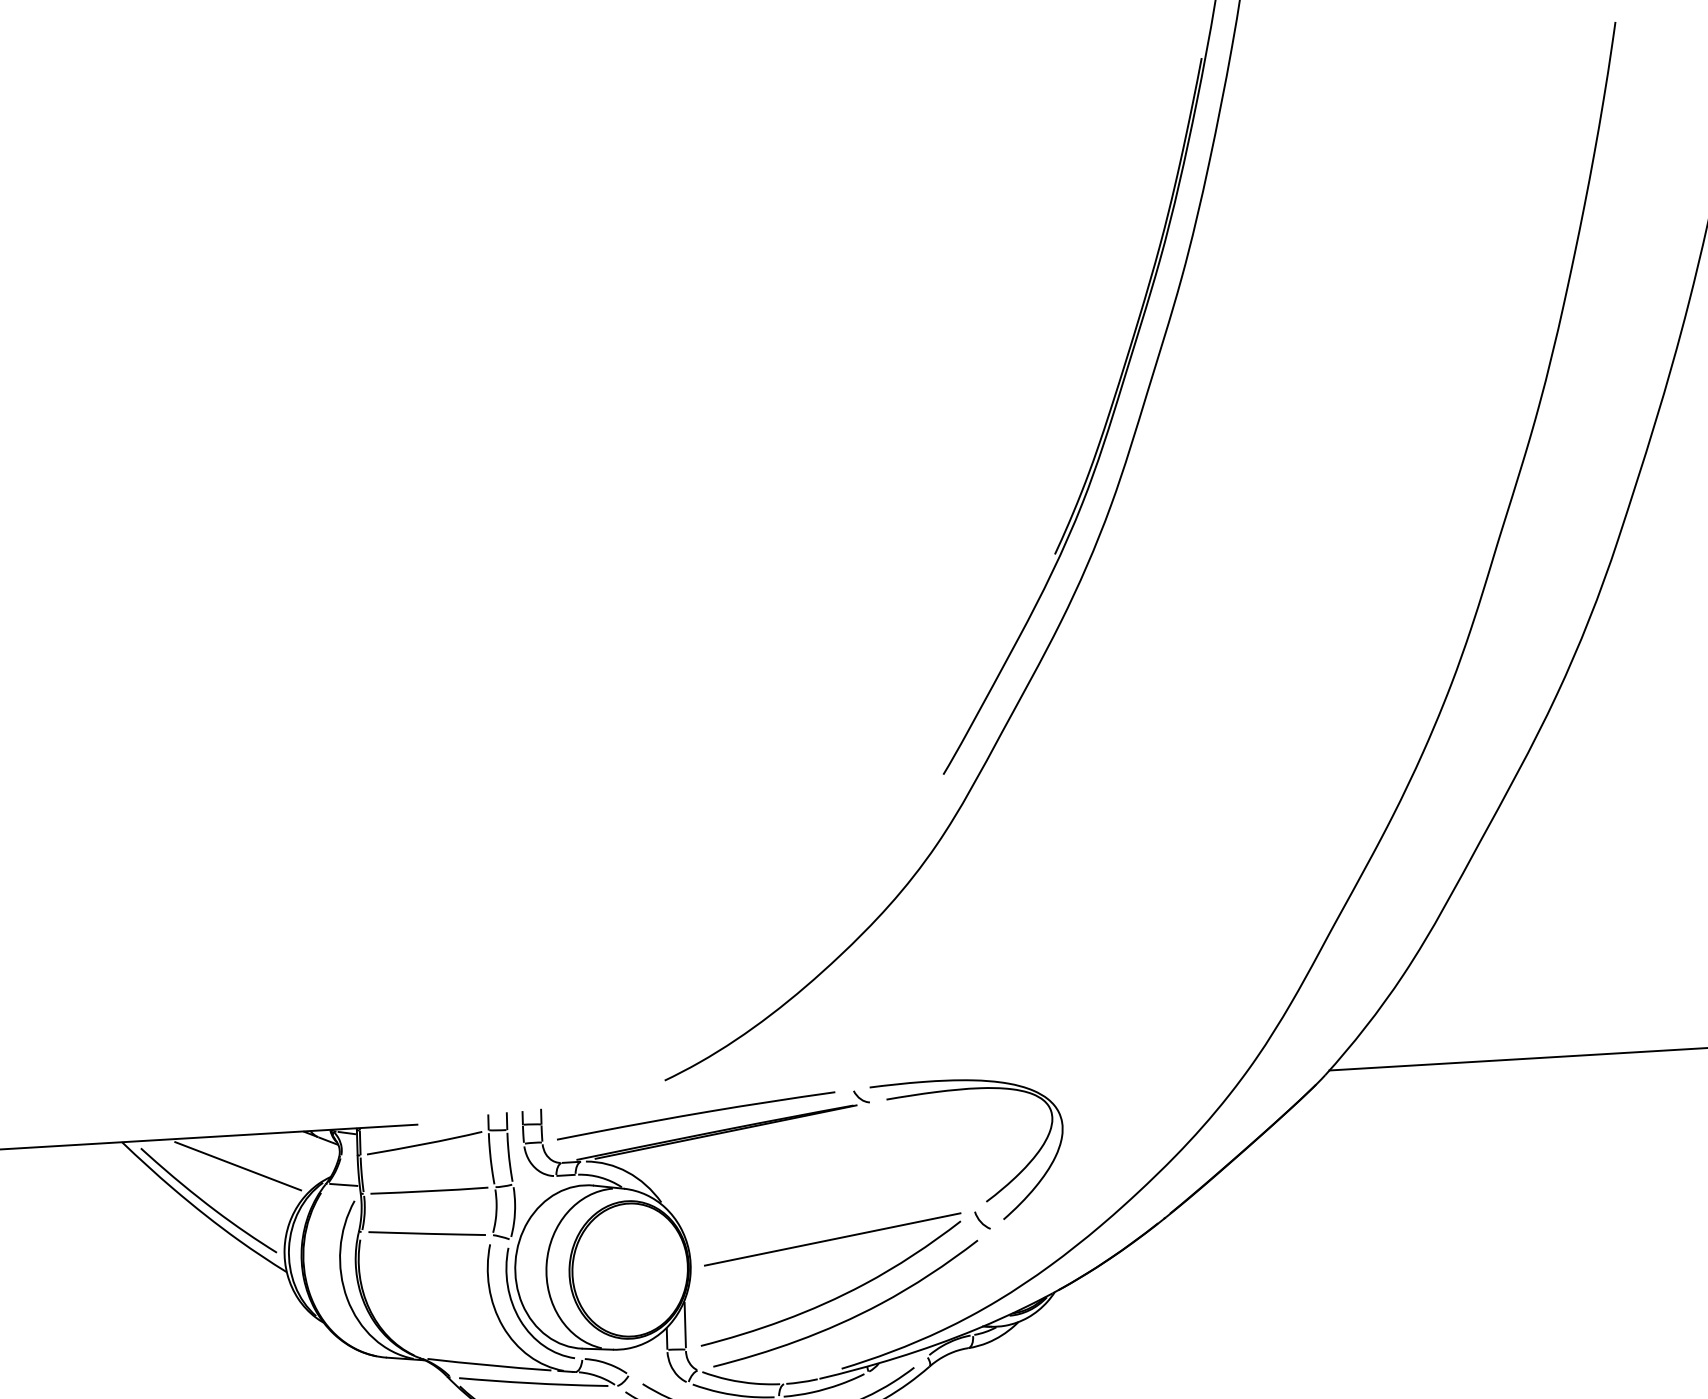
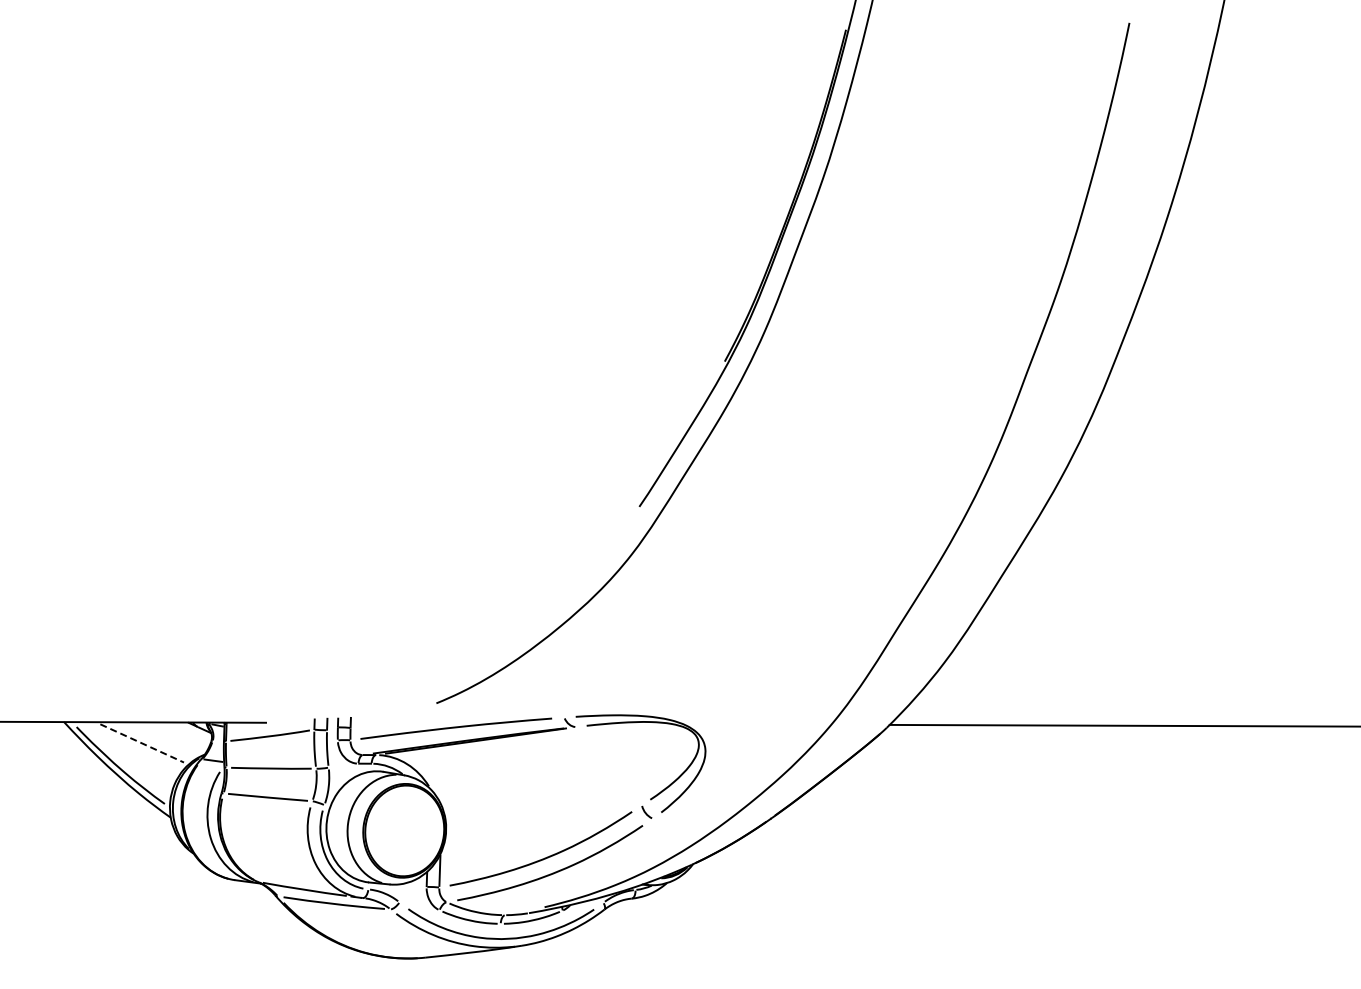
line: (238, 1166) -> (142, 743), solid -> dashed
line: (831, 1239) -> (543, 818), removed

